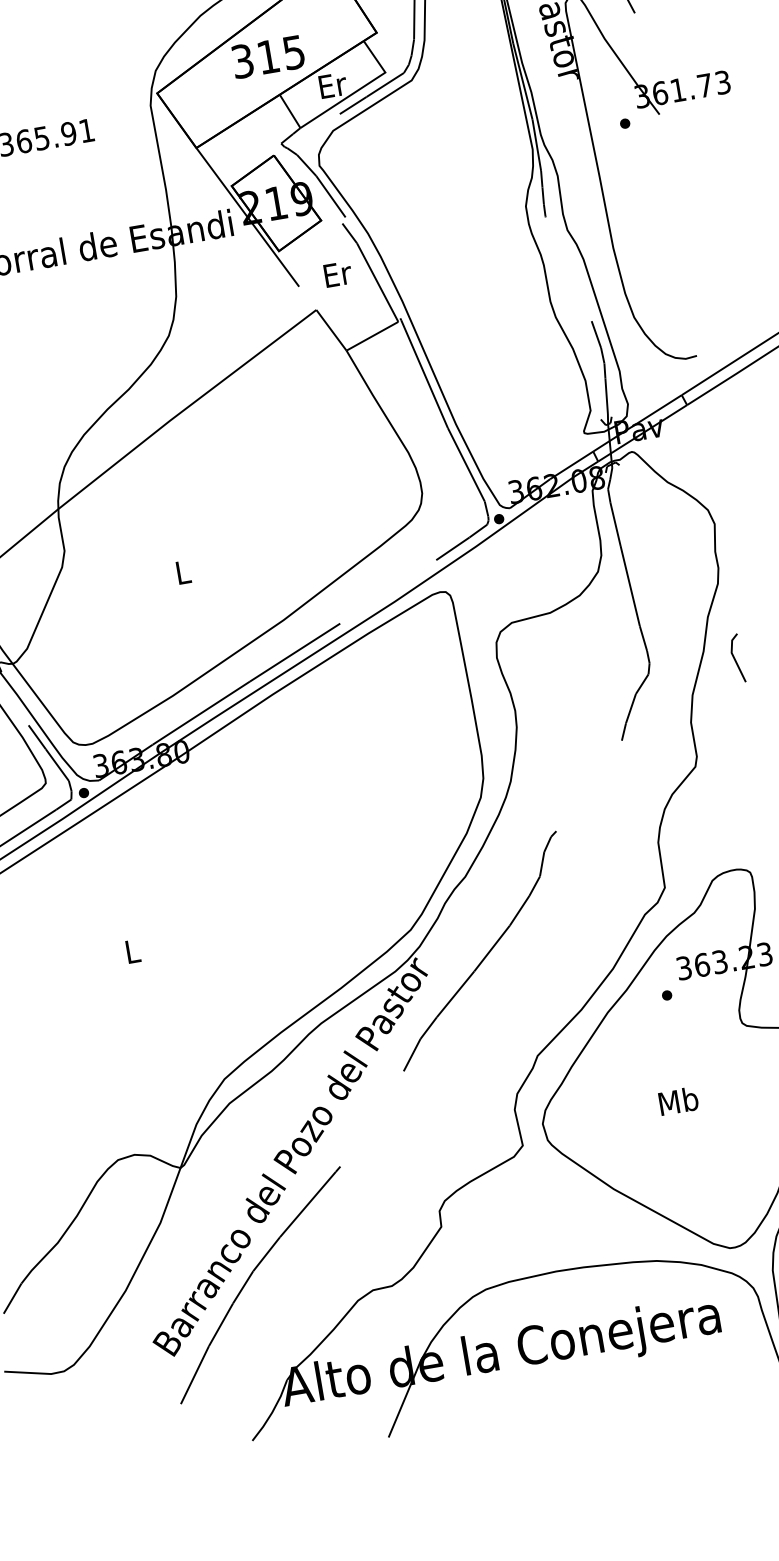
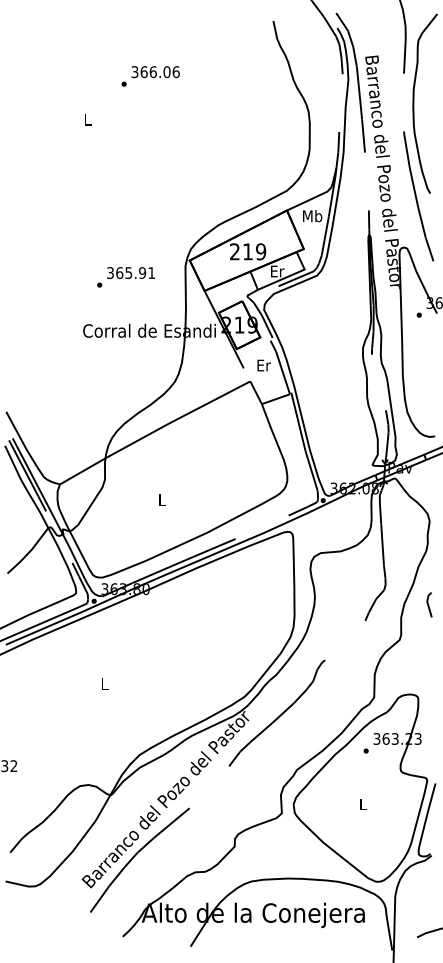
text: (269, 56) -> (248, 251), 315 -> 219
line: (735, 658) -> (428, 604), moved
text: (677, 1101) -> (362, 804), Mb -> L

